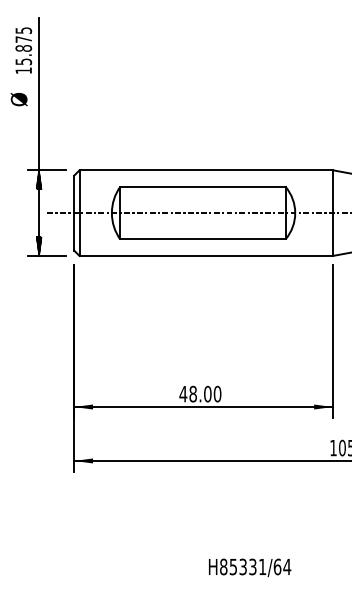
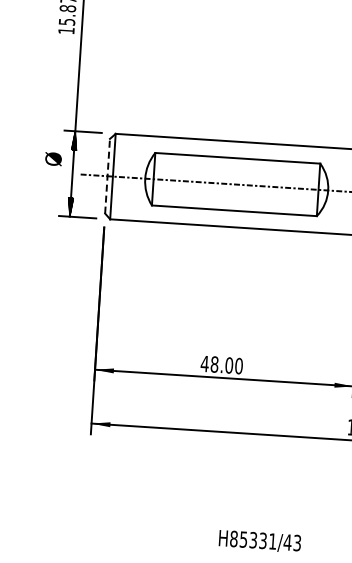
text: (18, 99) -> (52, 159), moved
line: (74, 212) -> (107, 175), solid -> dashed
text: (282, 566) -> (292, 542), H85331/64 -> H85331/43

